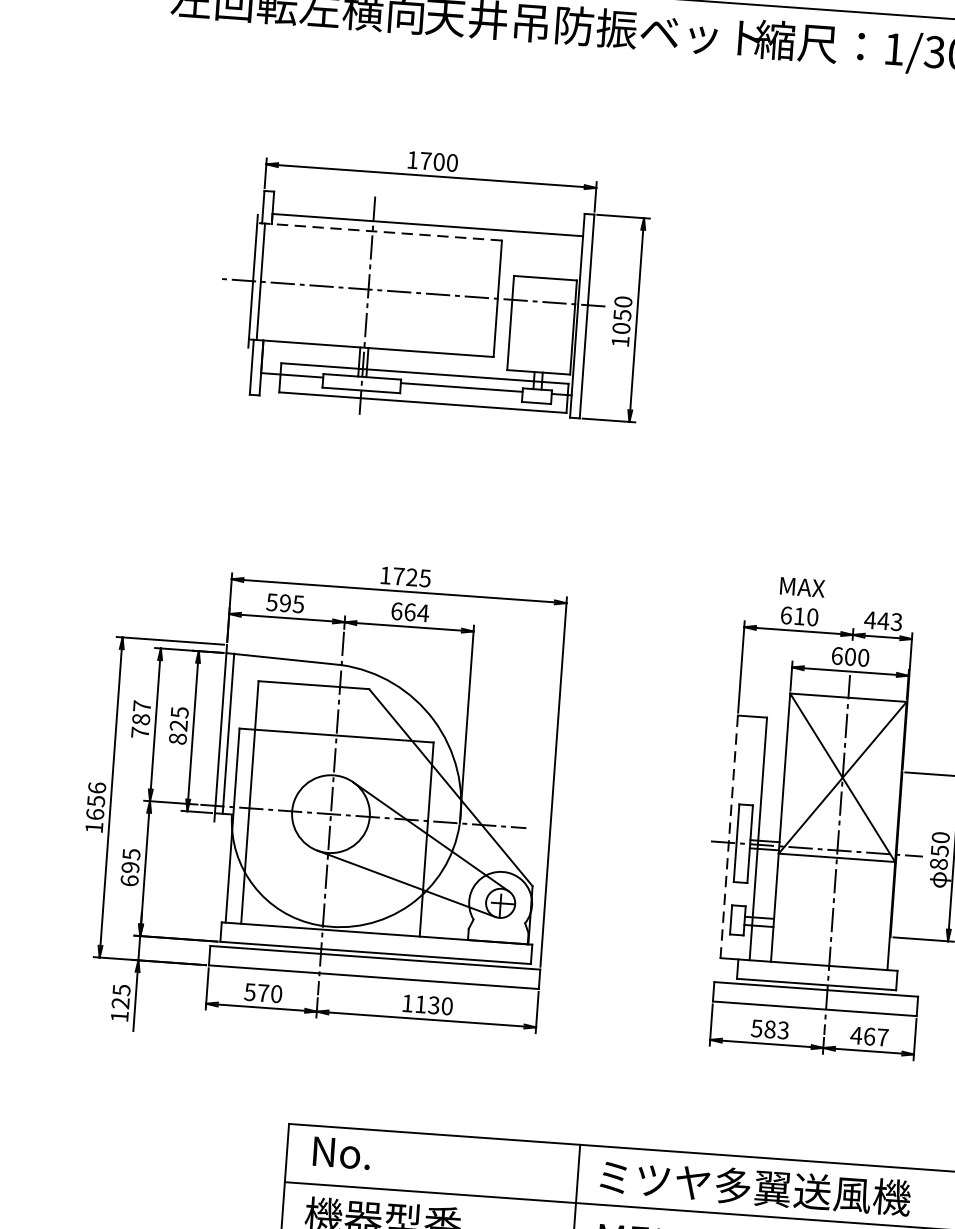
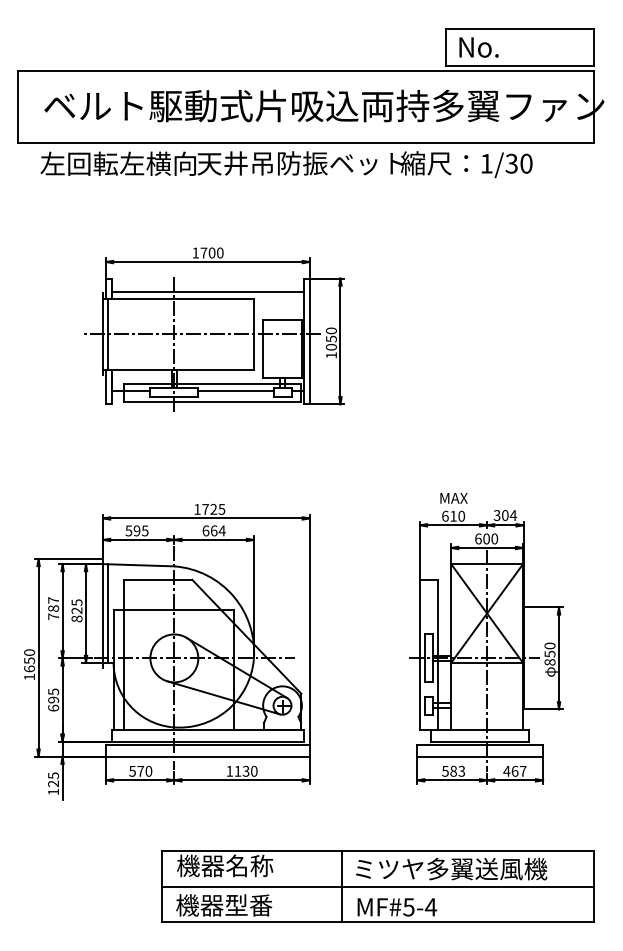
line: (379, 231) -> (178, 298), dashed -> solid
text: (883, 621) -> (505, 515), 443 -> 304
text: (97, 787) -> (29, 652), 1656 -> 1650
line: (730, 836) -> (420, 654), dashed -> solid
text: (389, 1155) -> (225, 865), No. -> 機器名称

